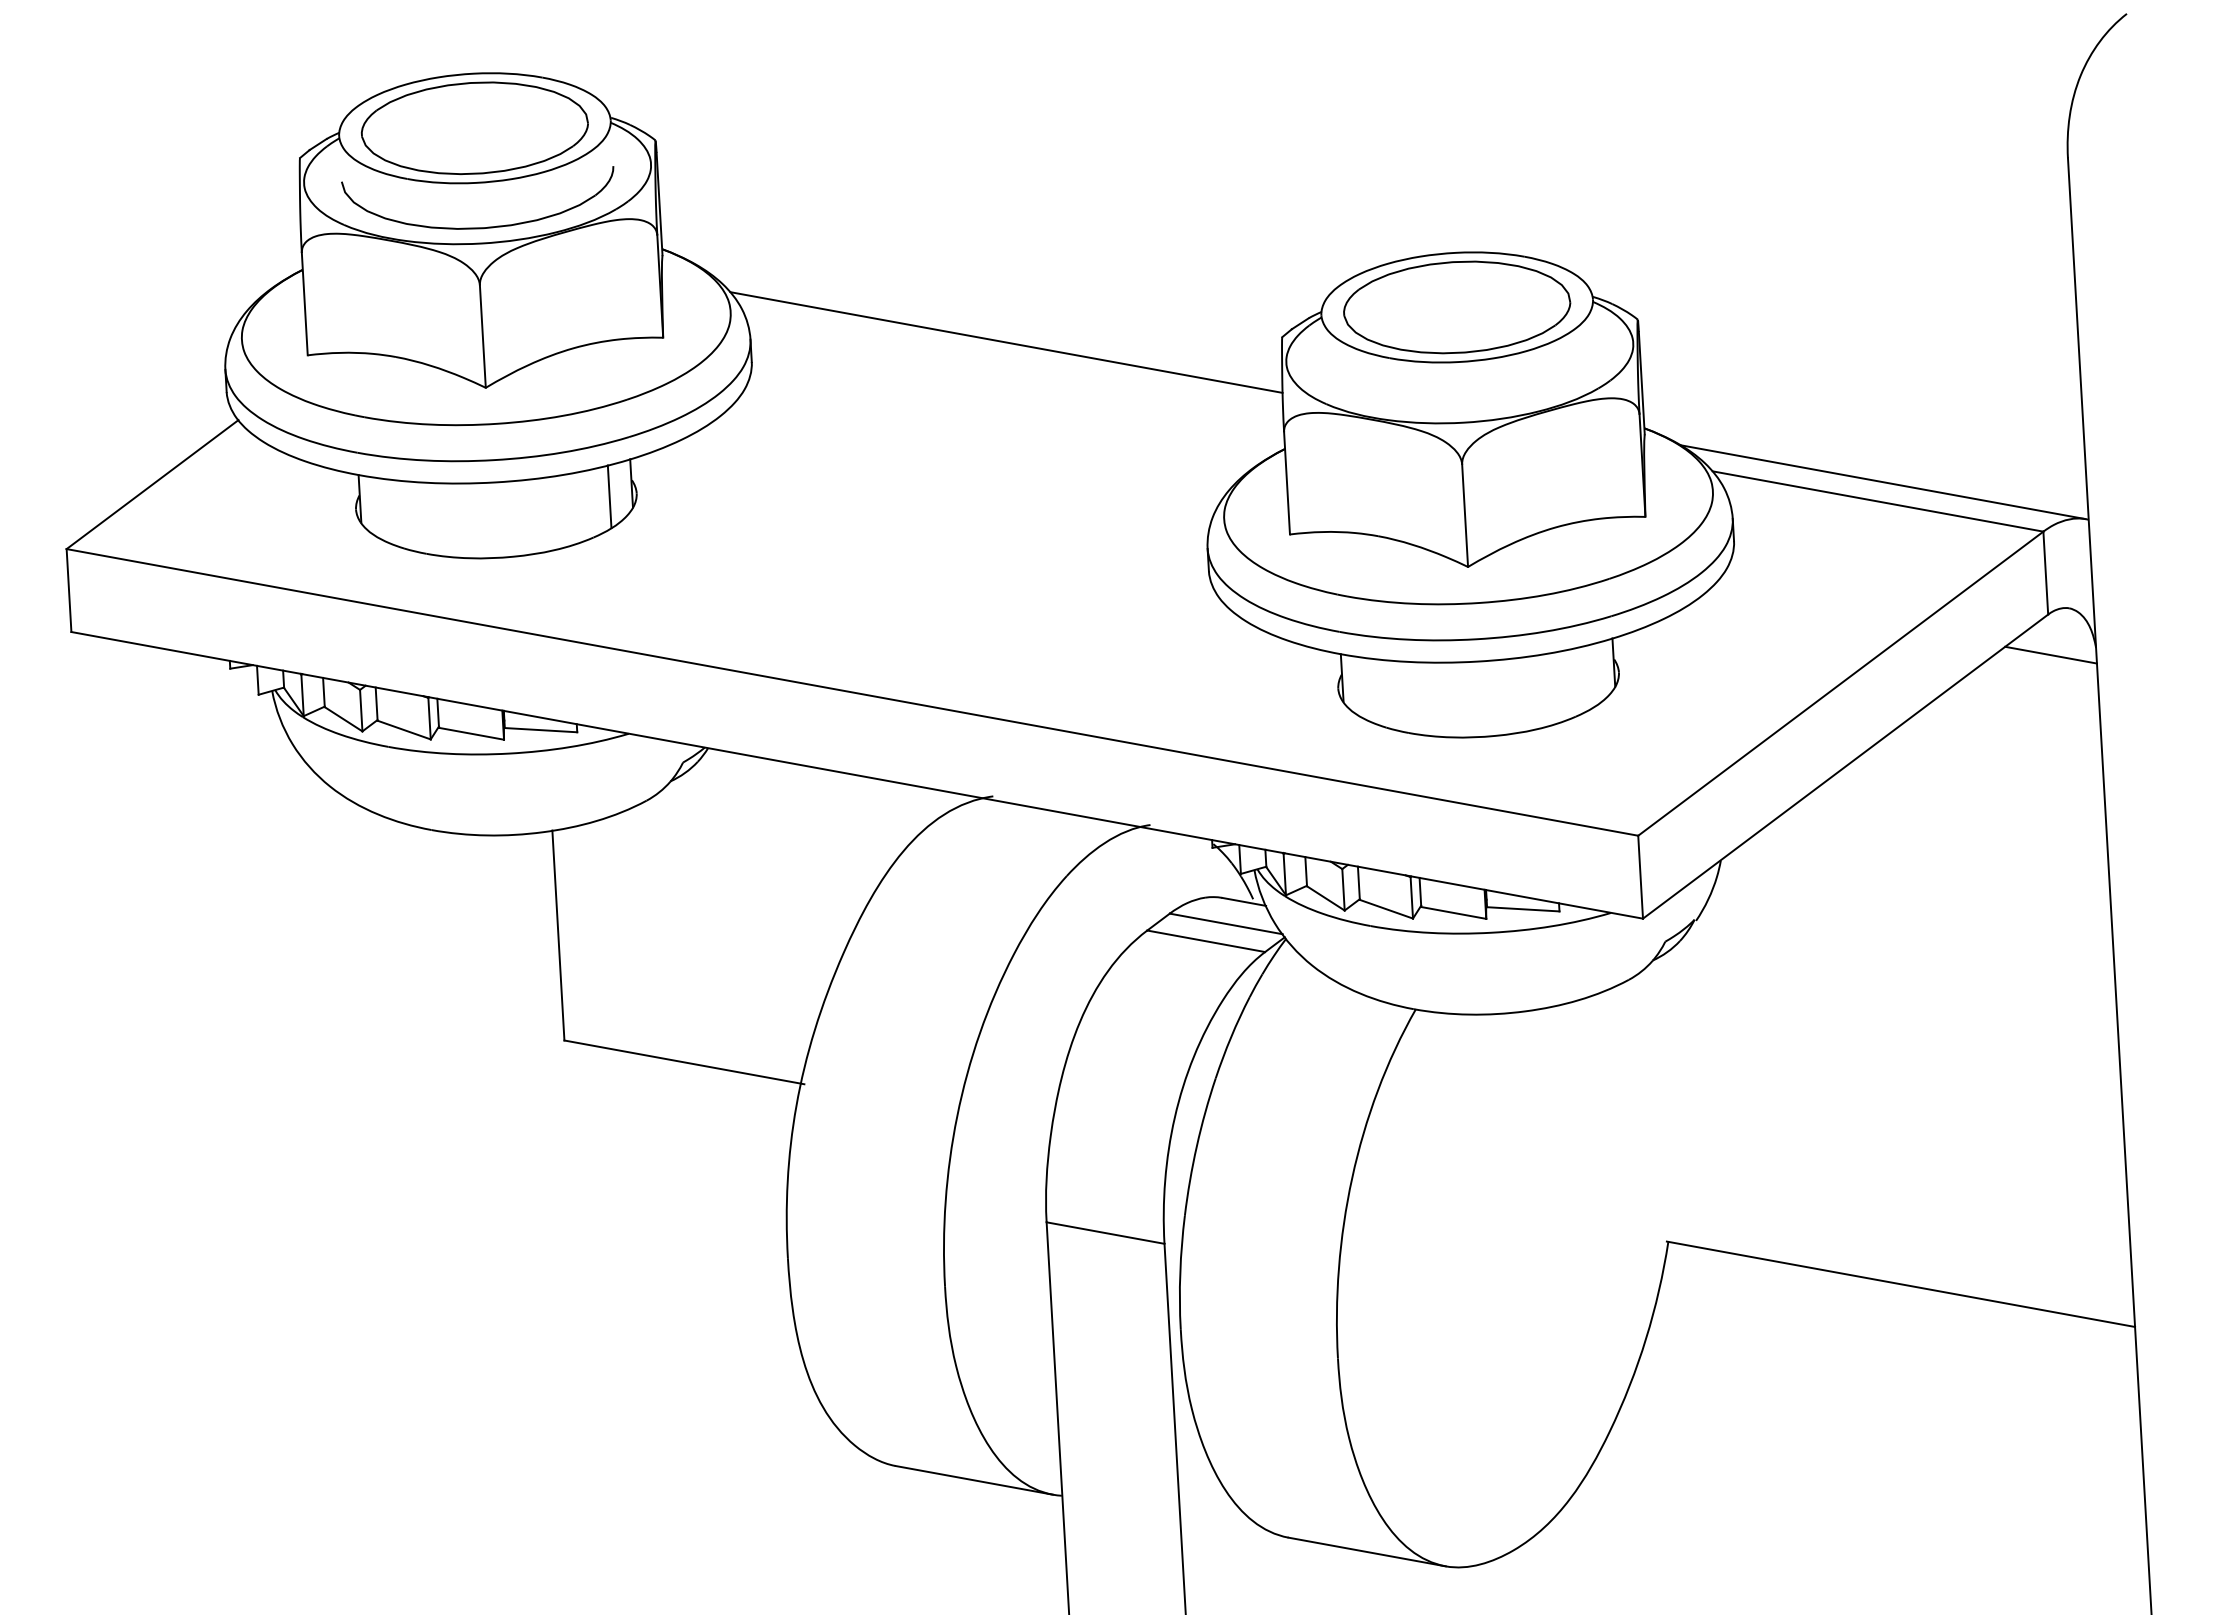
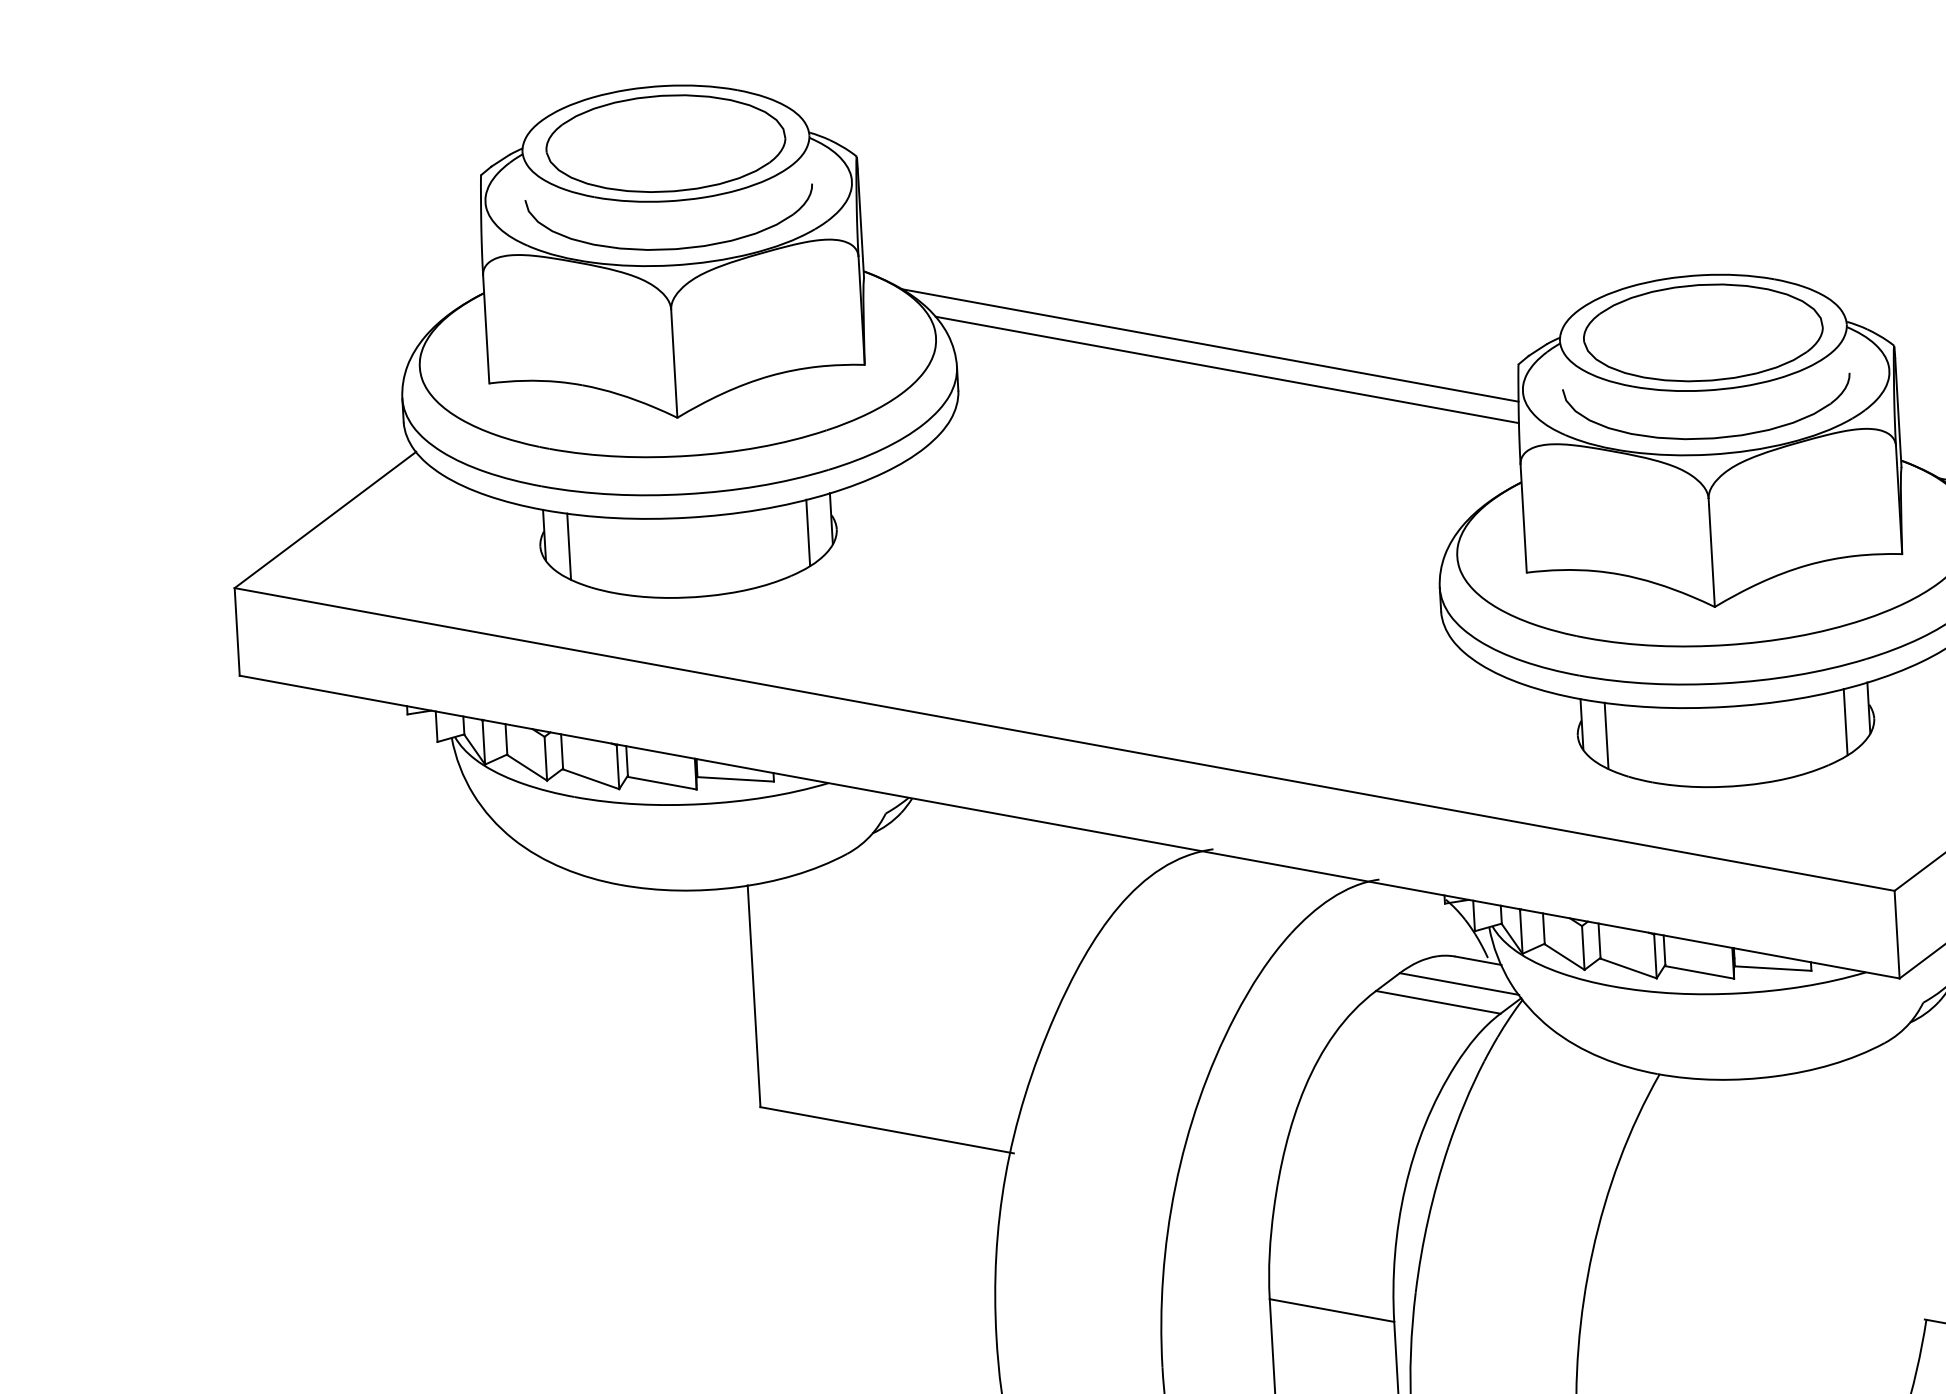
line: (989, 318) -> (1209, 344), added
part: (1459, 406) -> (1705, 437), added
line: (383, 509) -> (569, 546), added
line: (1591, 675) -> (1845, 721), added
line: (1365, 688) -> (1606, 735), added

